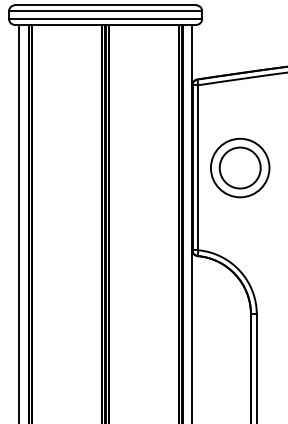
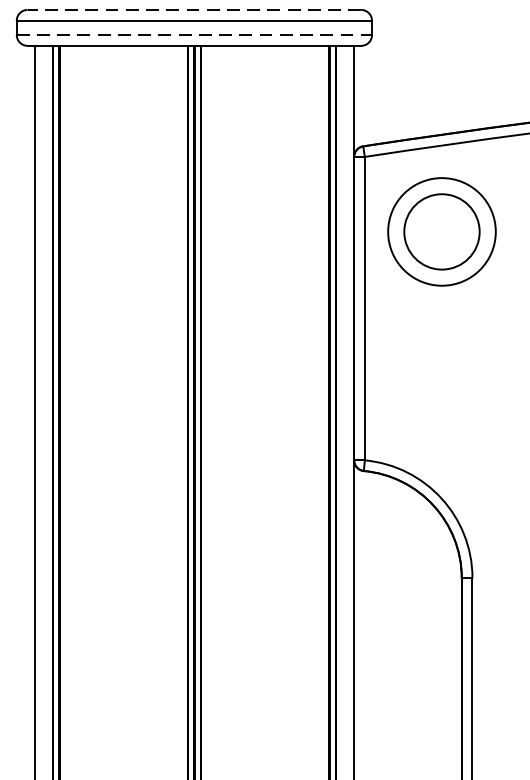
line: (105, 5) -> (194, 10), solid -> dashed
line: (105, 19) -> (194, 35), solid -> dashed
part: (240, 167) -> (442, 230), moved

